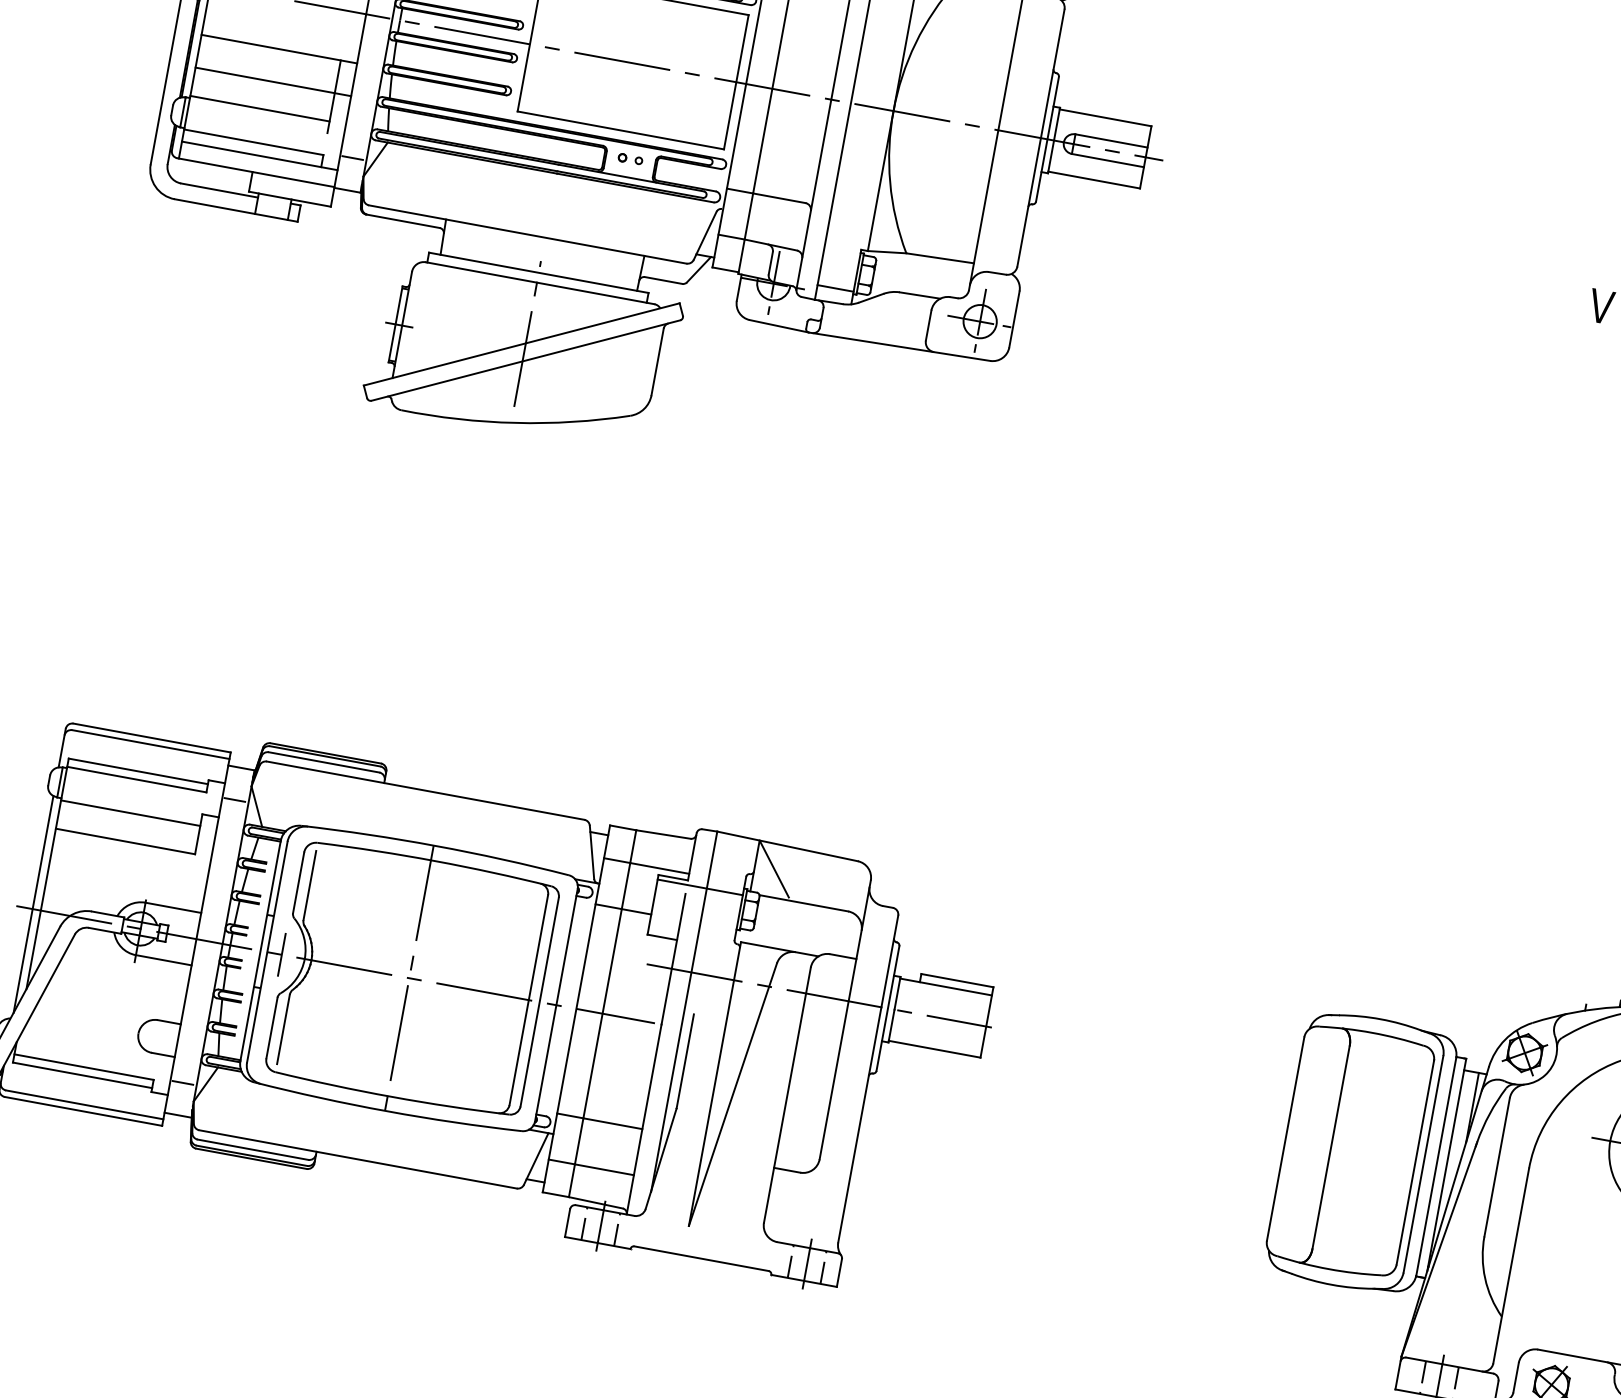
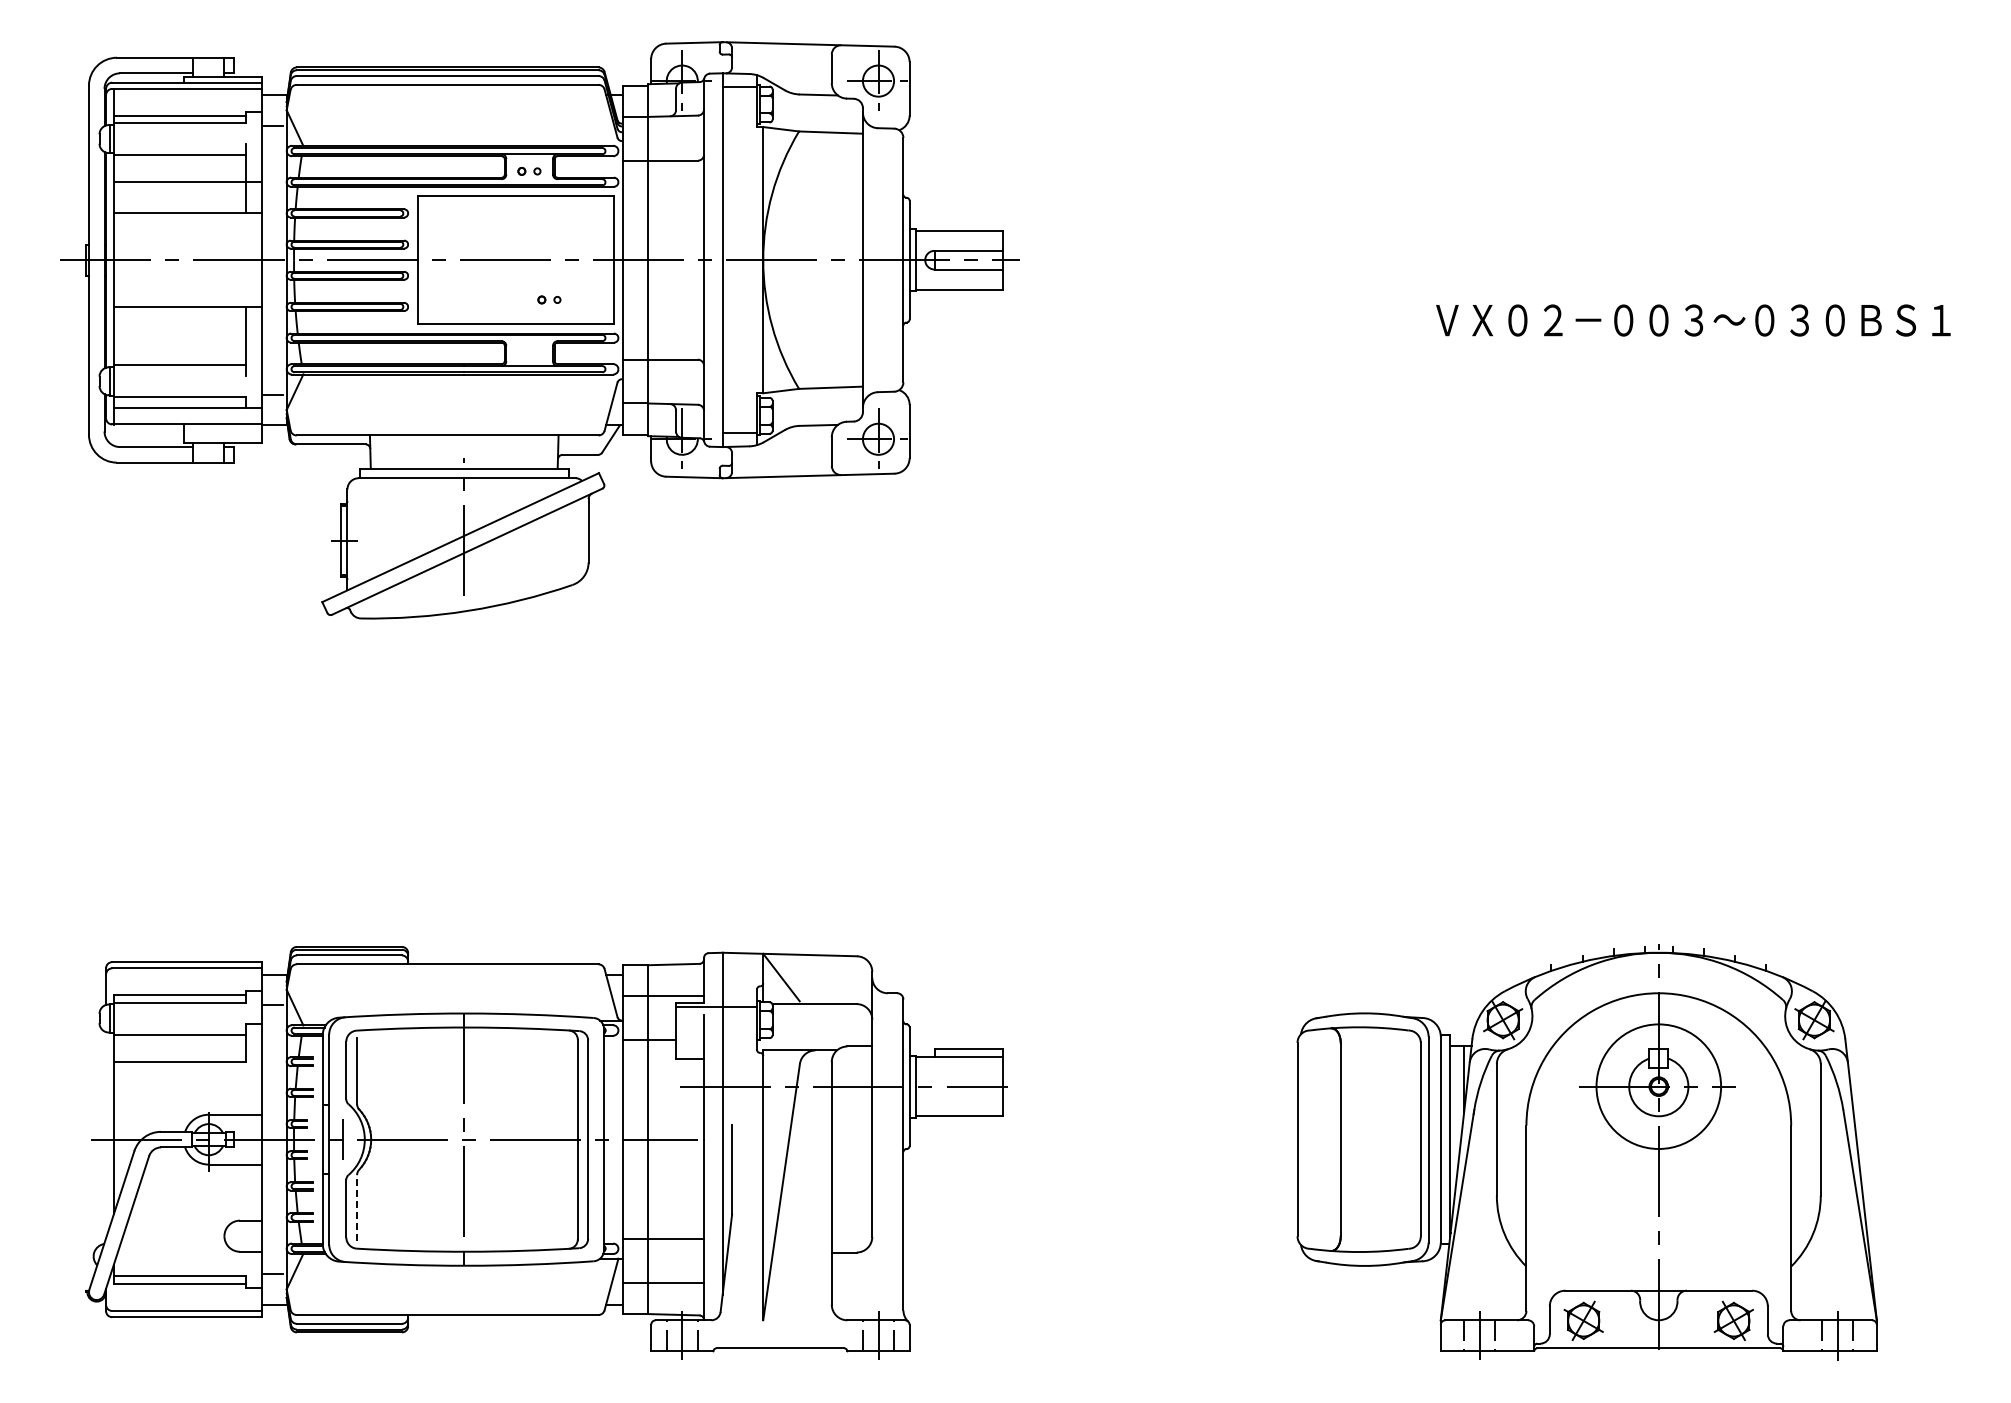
line: (272, 82) -> (187, 338), removed
part: (630, 158) -> (549, 299), moved
line: (33, 904) -> (106, 1135), removed
line: (283, 1030) -> (357, 1208), solid -> dashed

